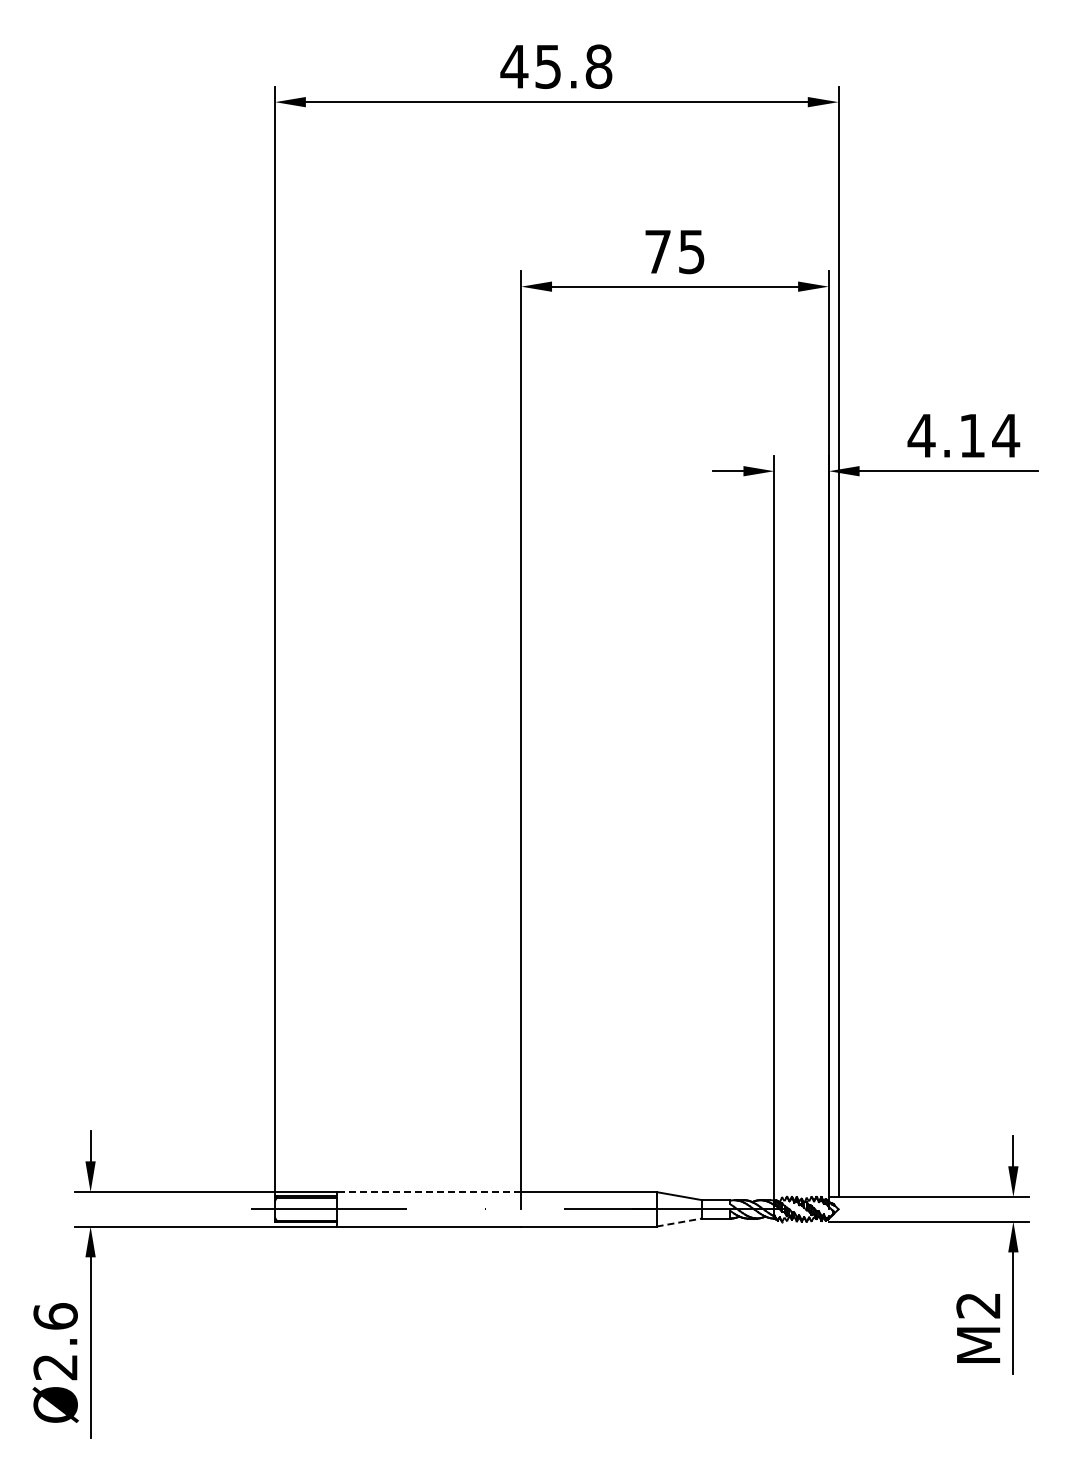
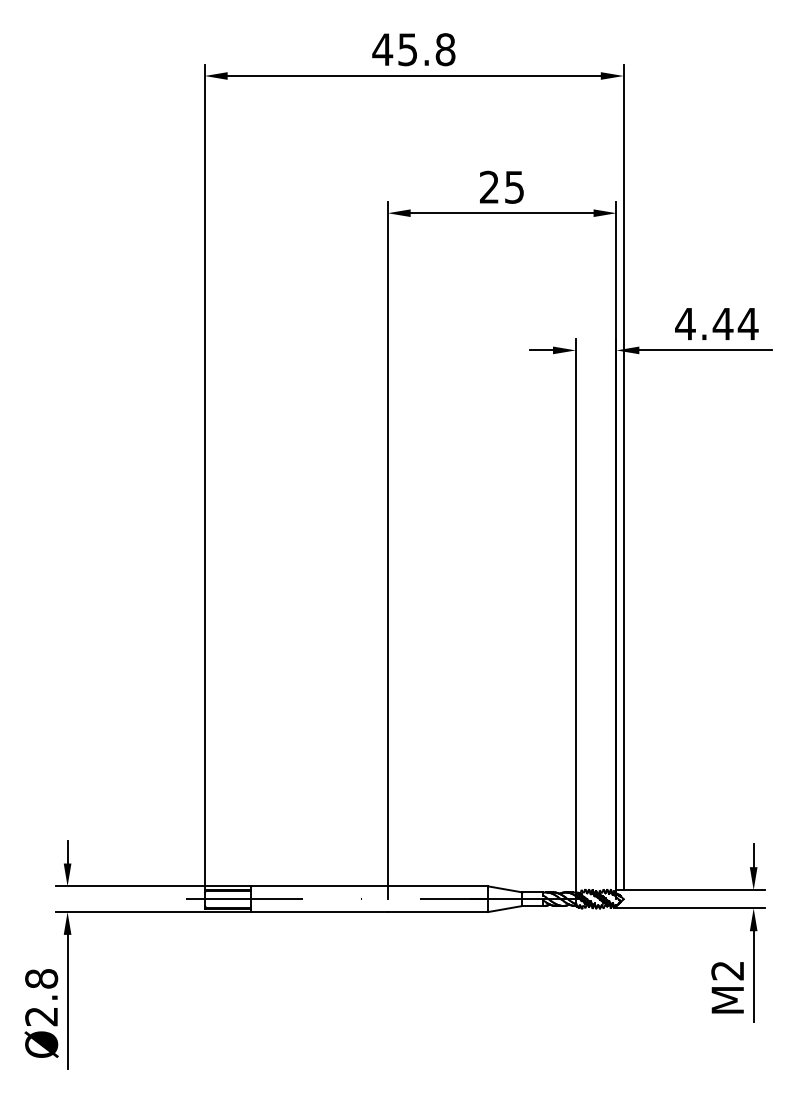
text: (657, 251) -> (489, 187), 75 -> 25
text: (972, 435) -> (723, 323), 4.14 -> 4.44
line: (428, 1192) -> (318, 886), dashed -> solid
line: (679, 1222) -> (505, 908), dashed -> solid
text: (55, 1316) -> (41, 978), Ø2.6 -> Ø2.8

